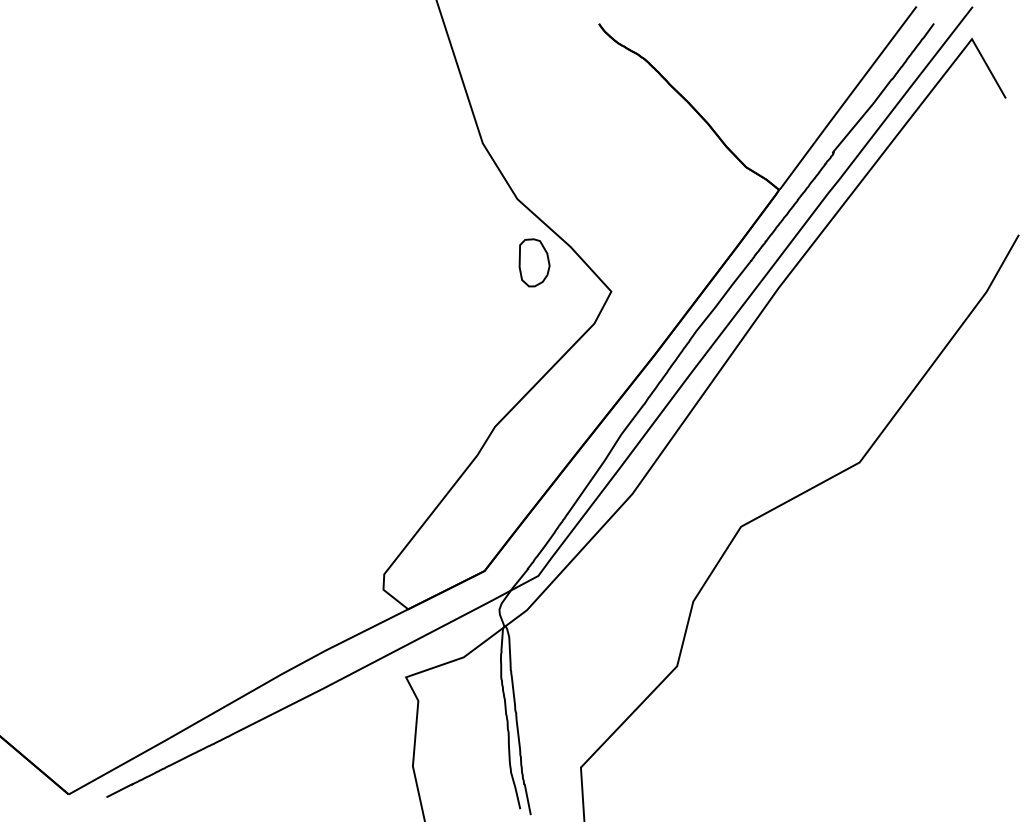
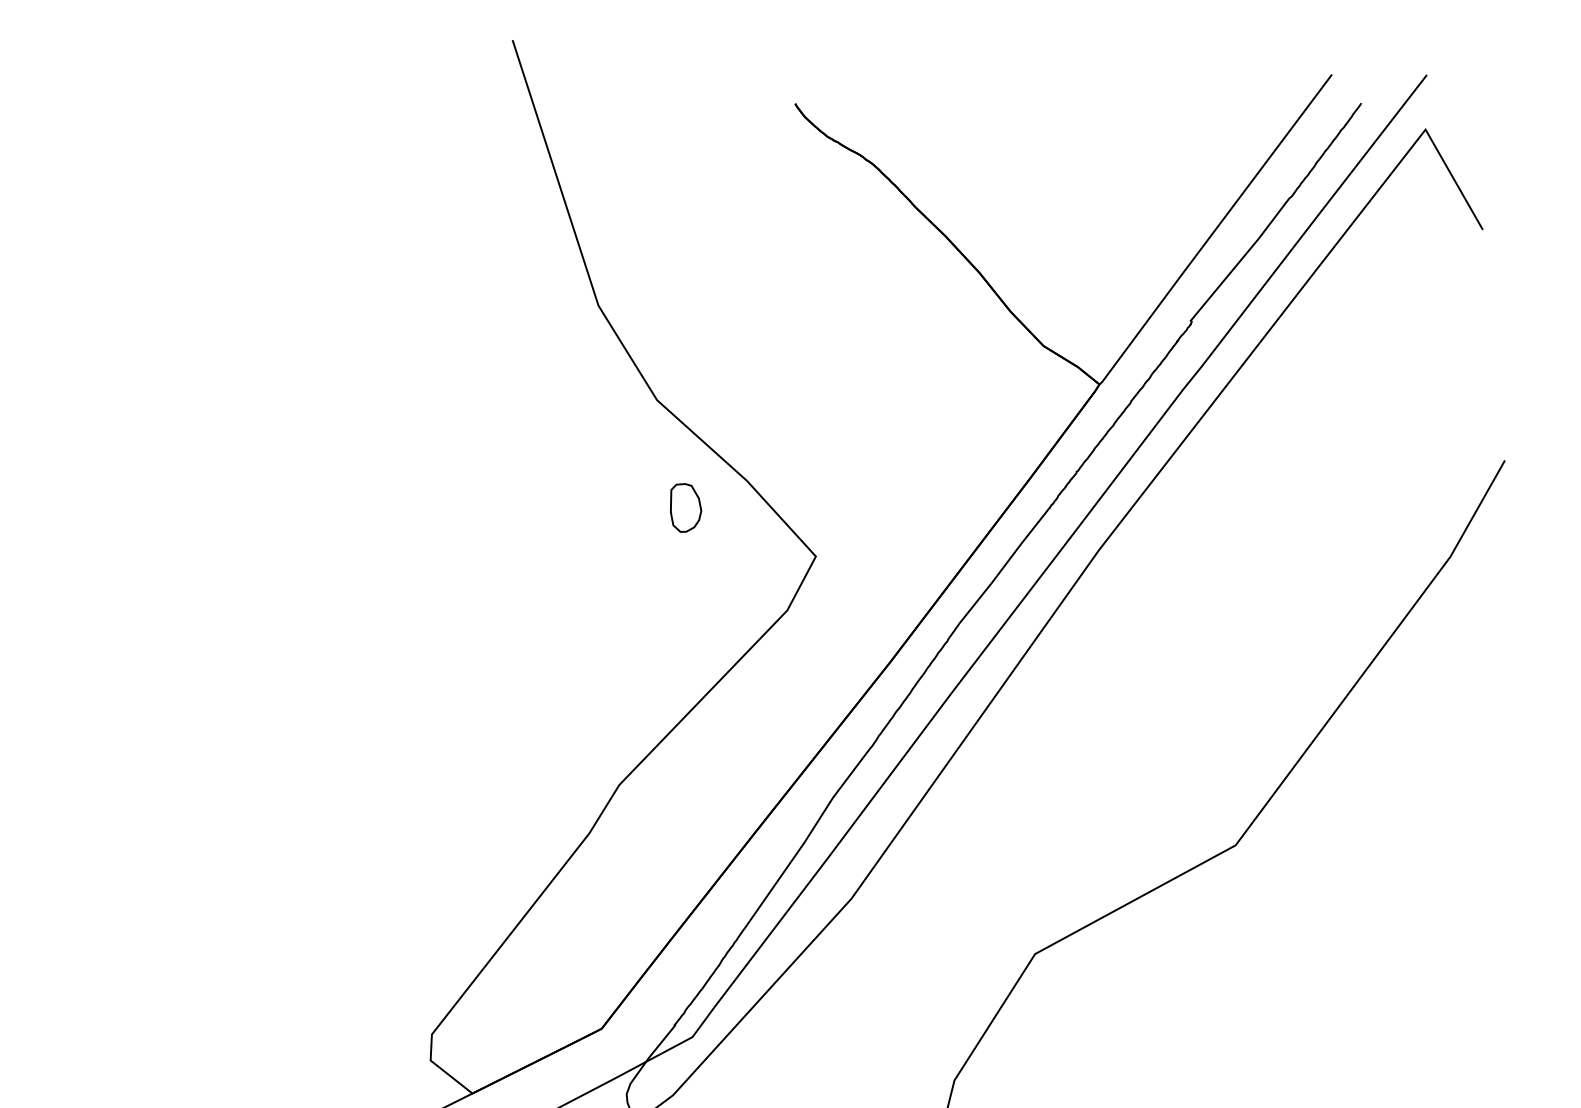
part: (534, 262) -> (685, 507), size x0.6

